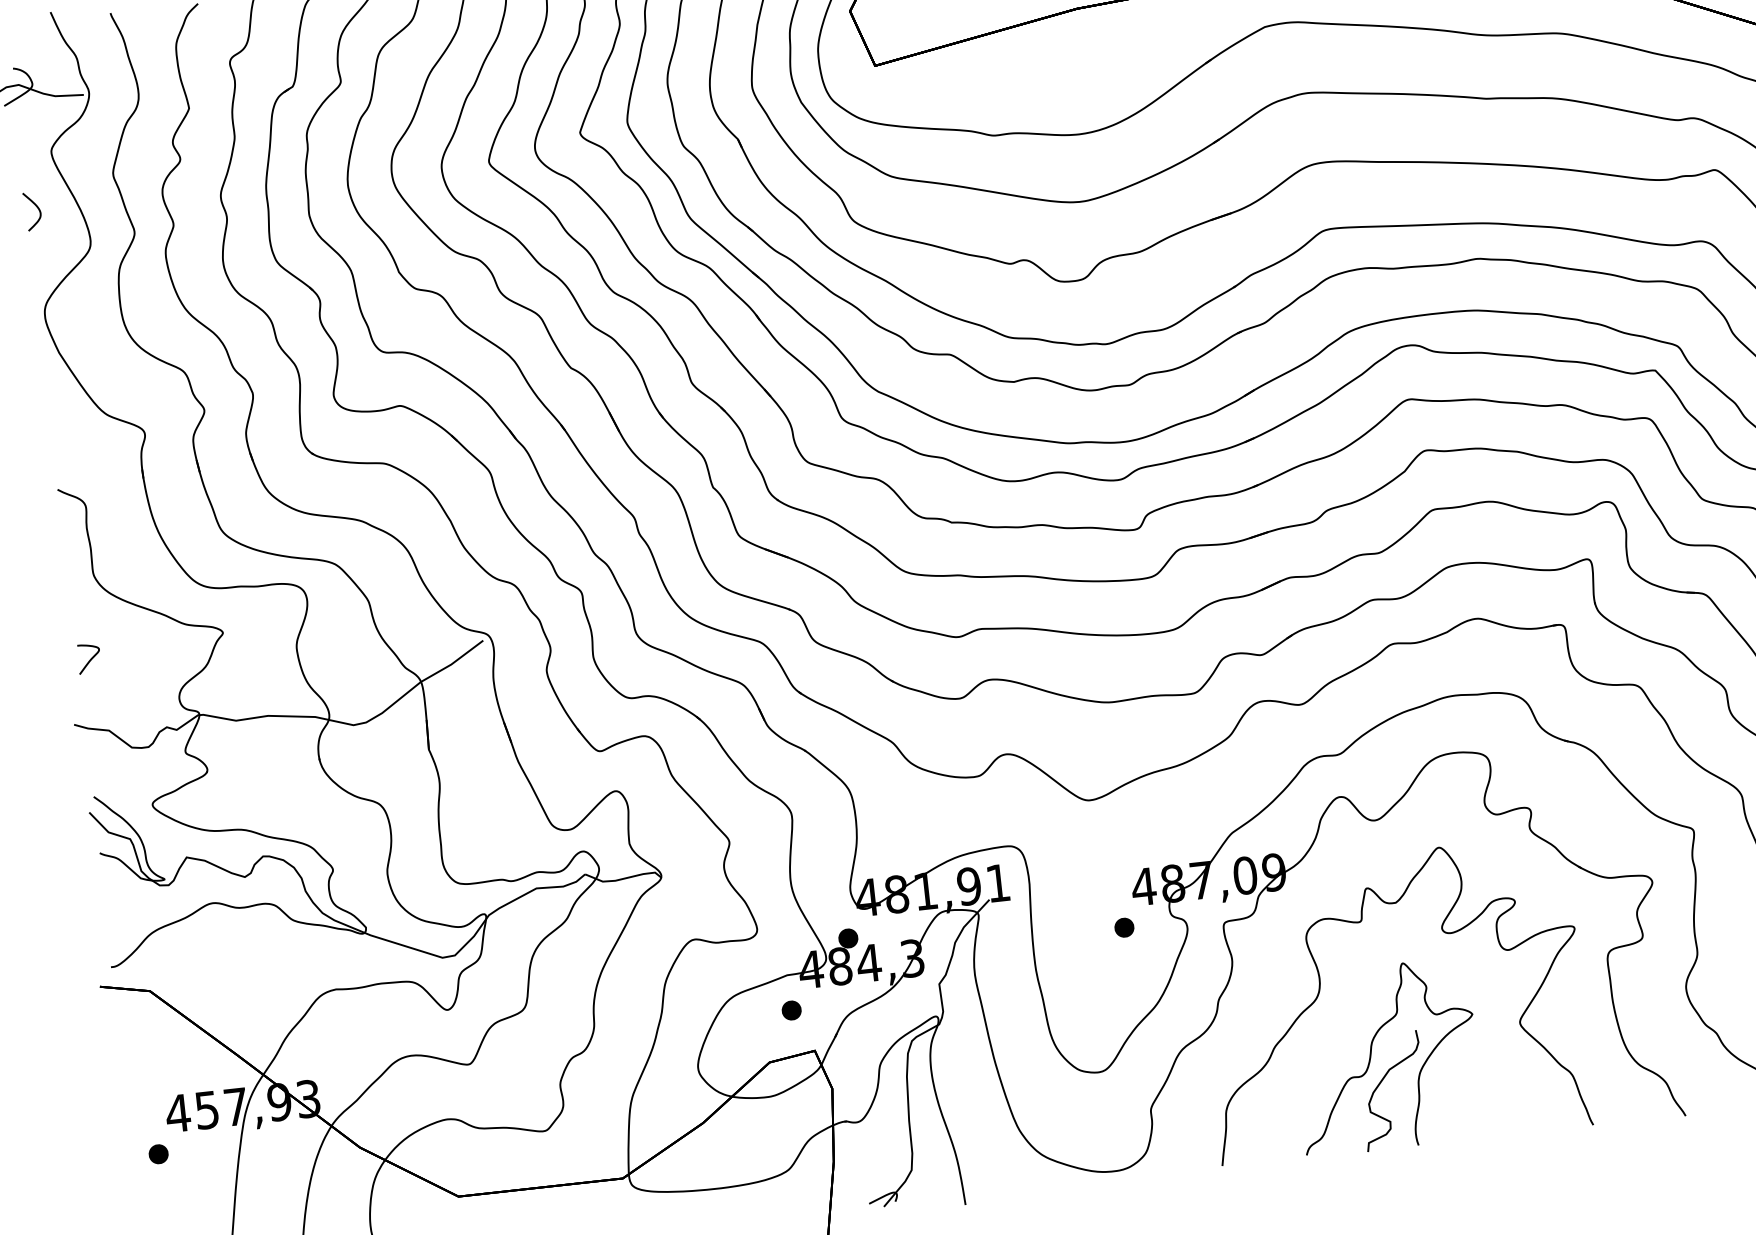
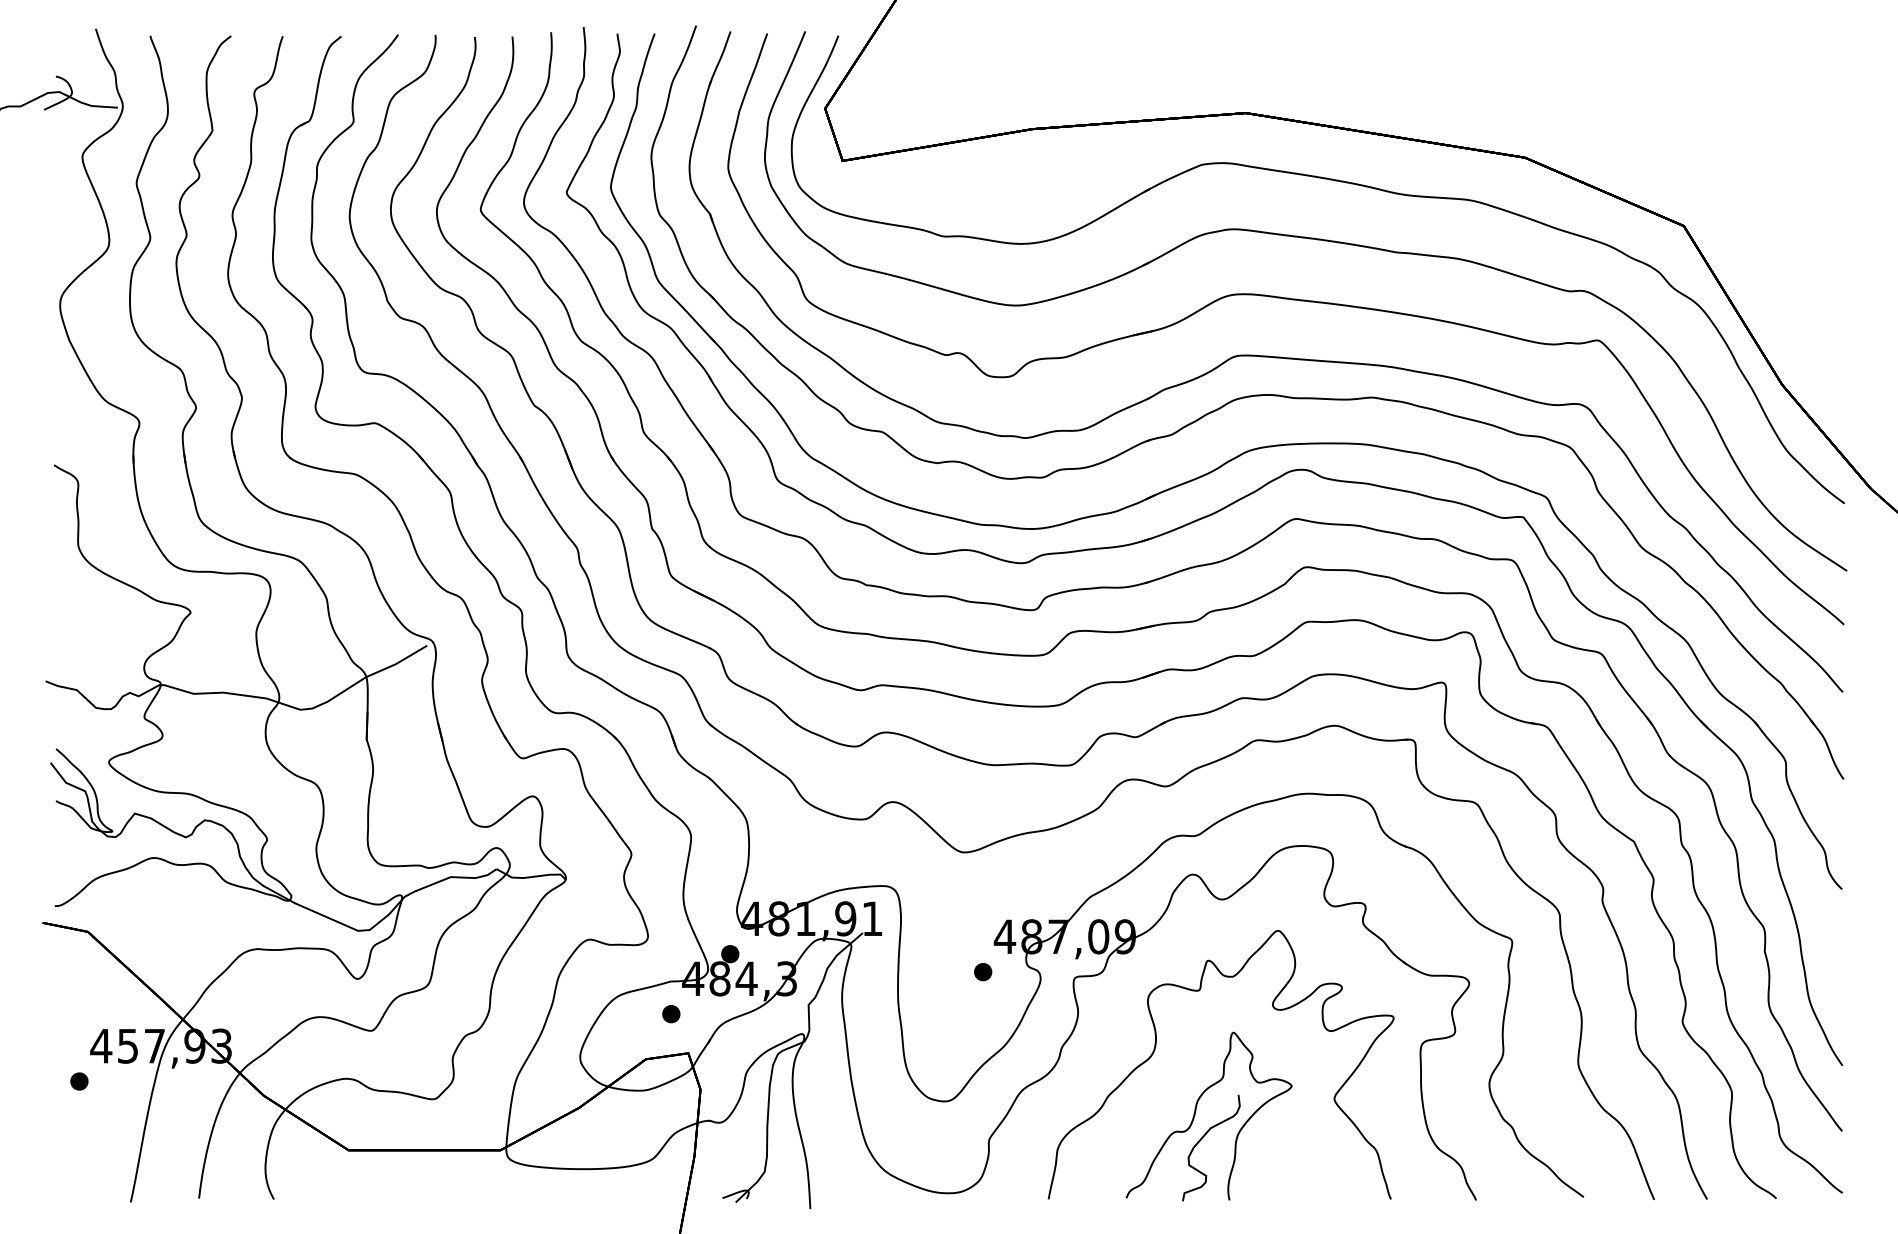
curve: (36, 208) -> (63, 206), removed
part: (88, 658) -> (65, 622), removed

